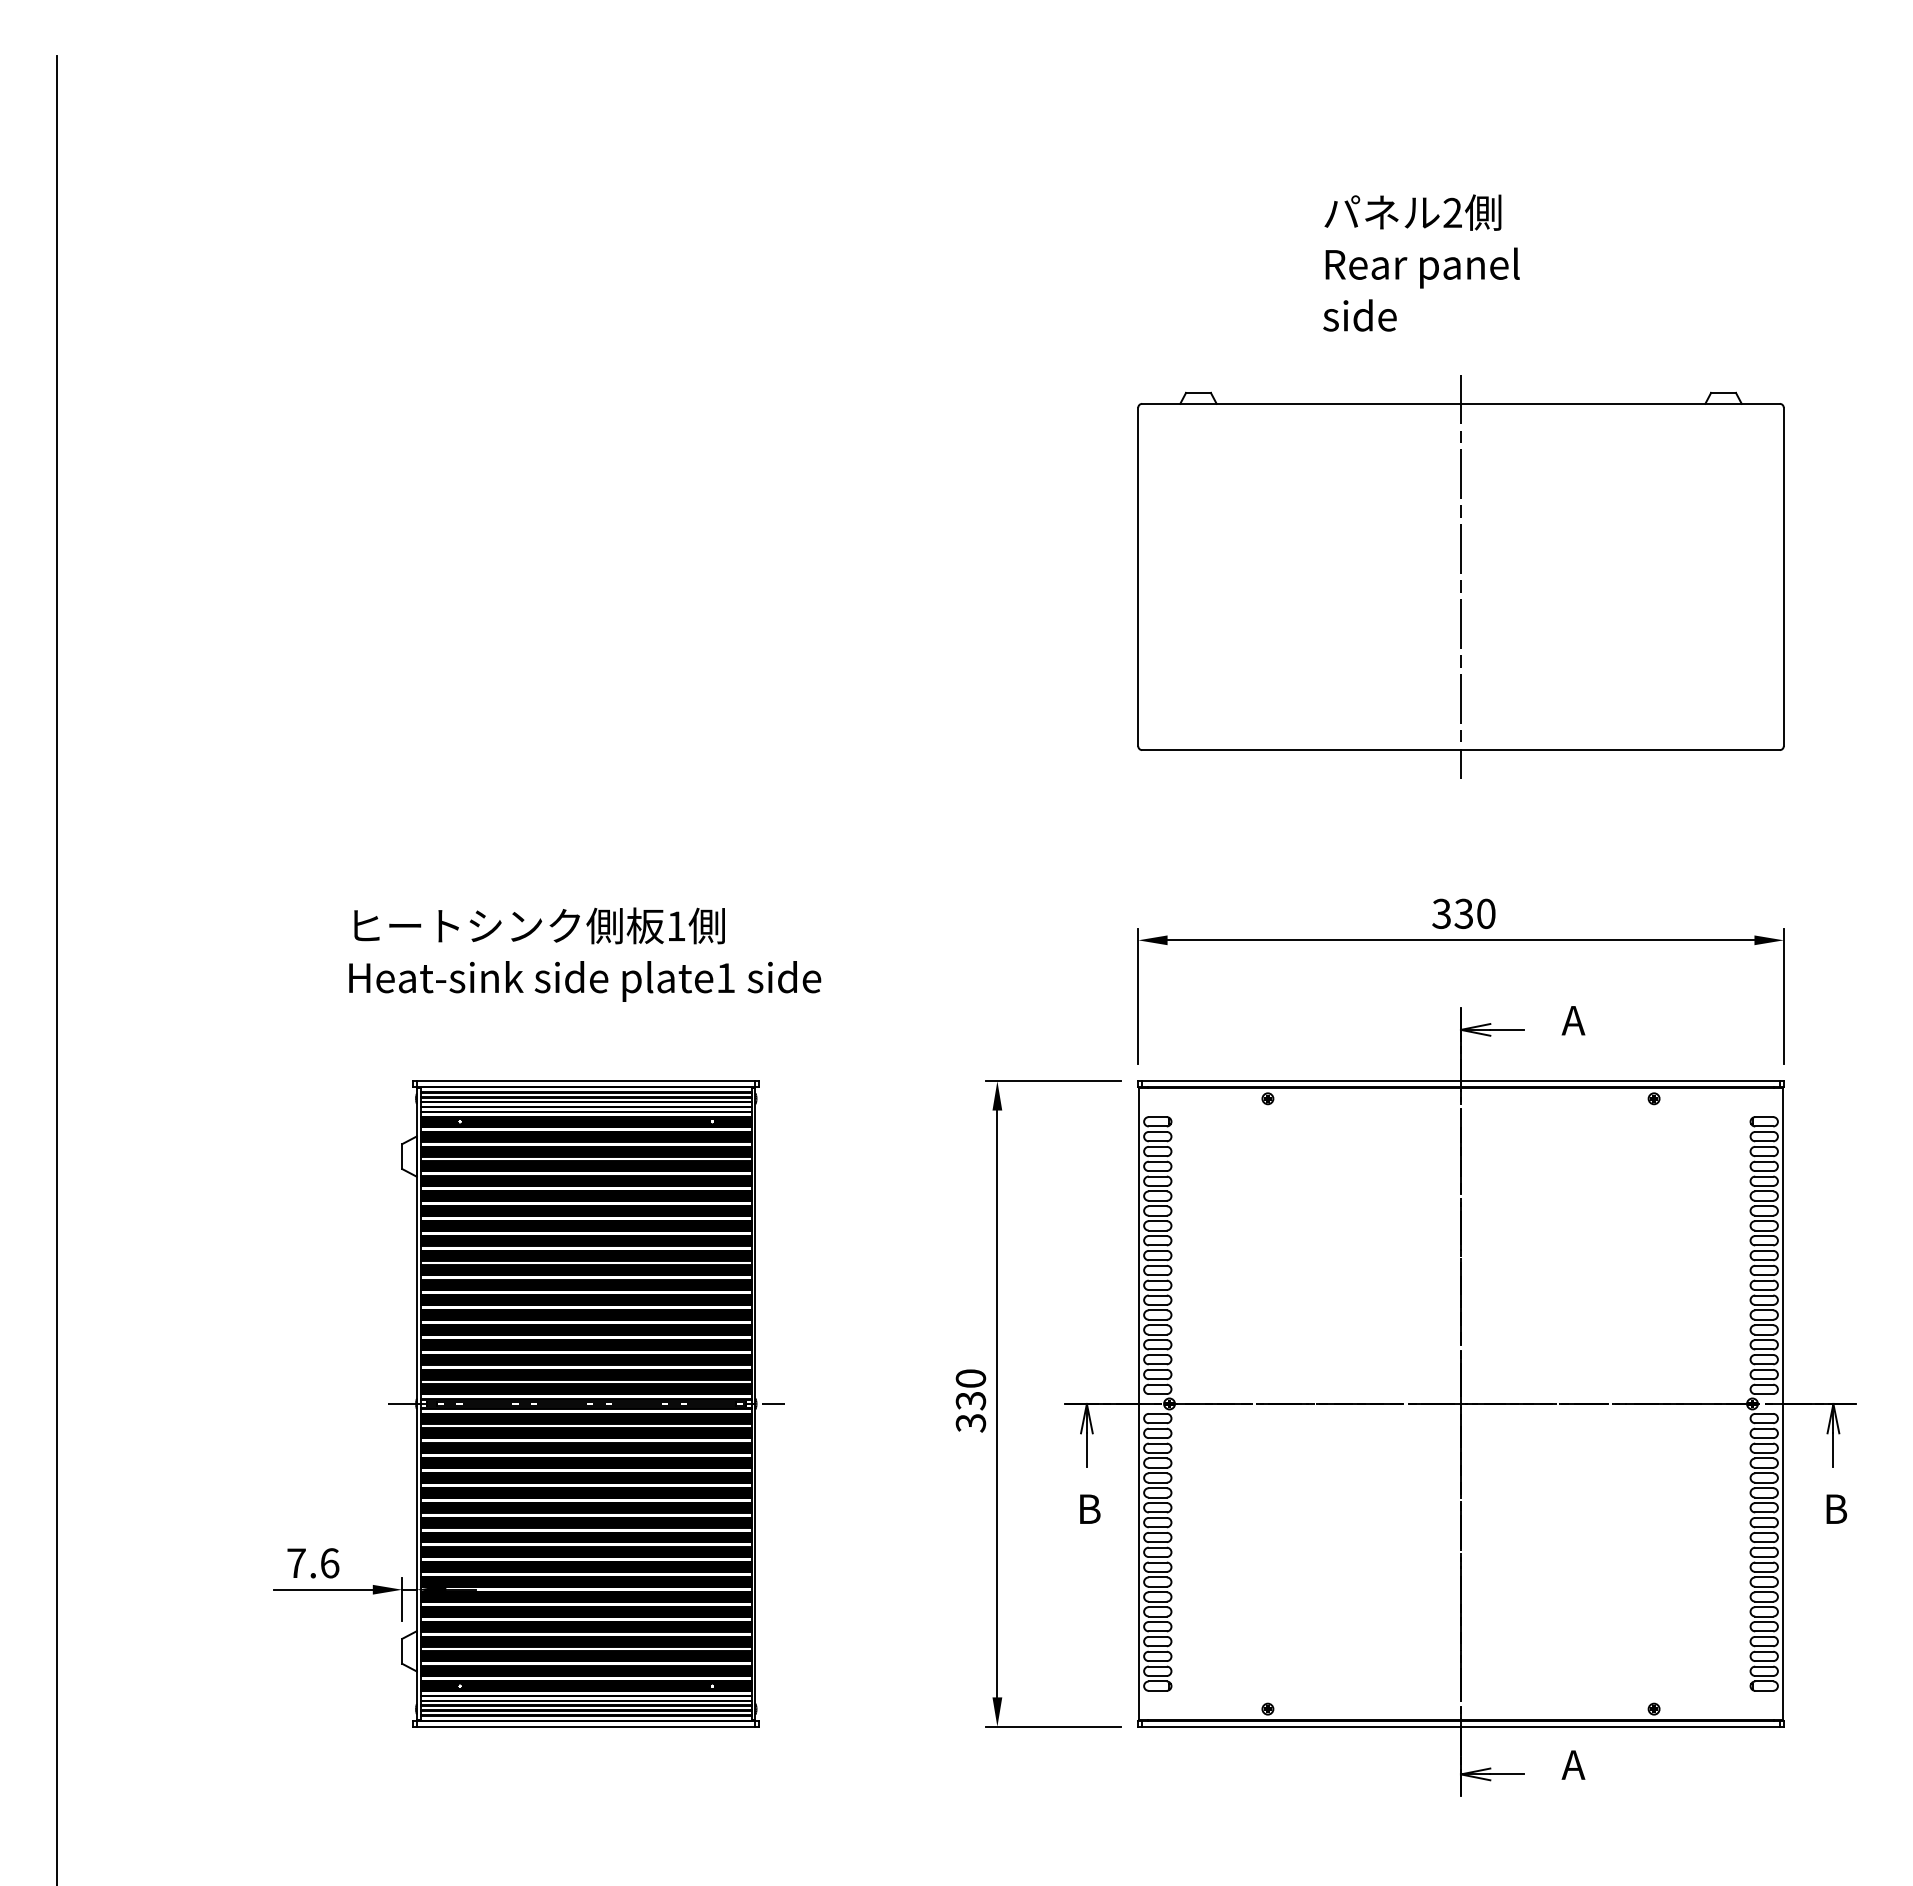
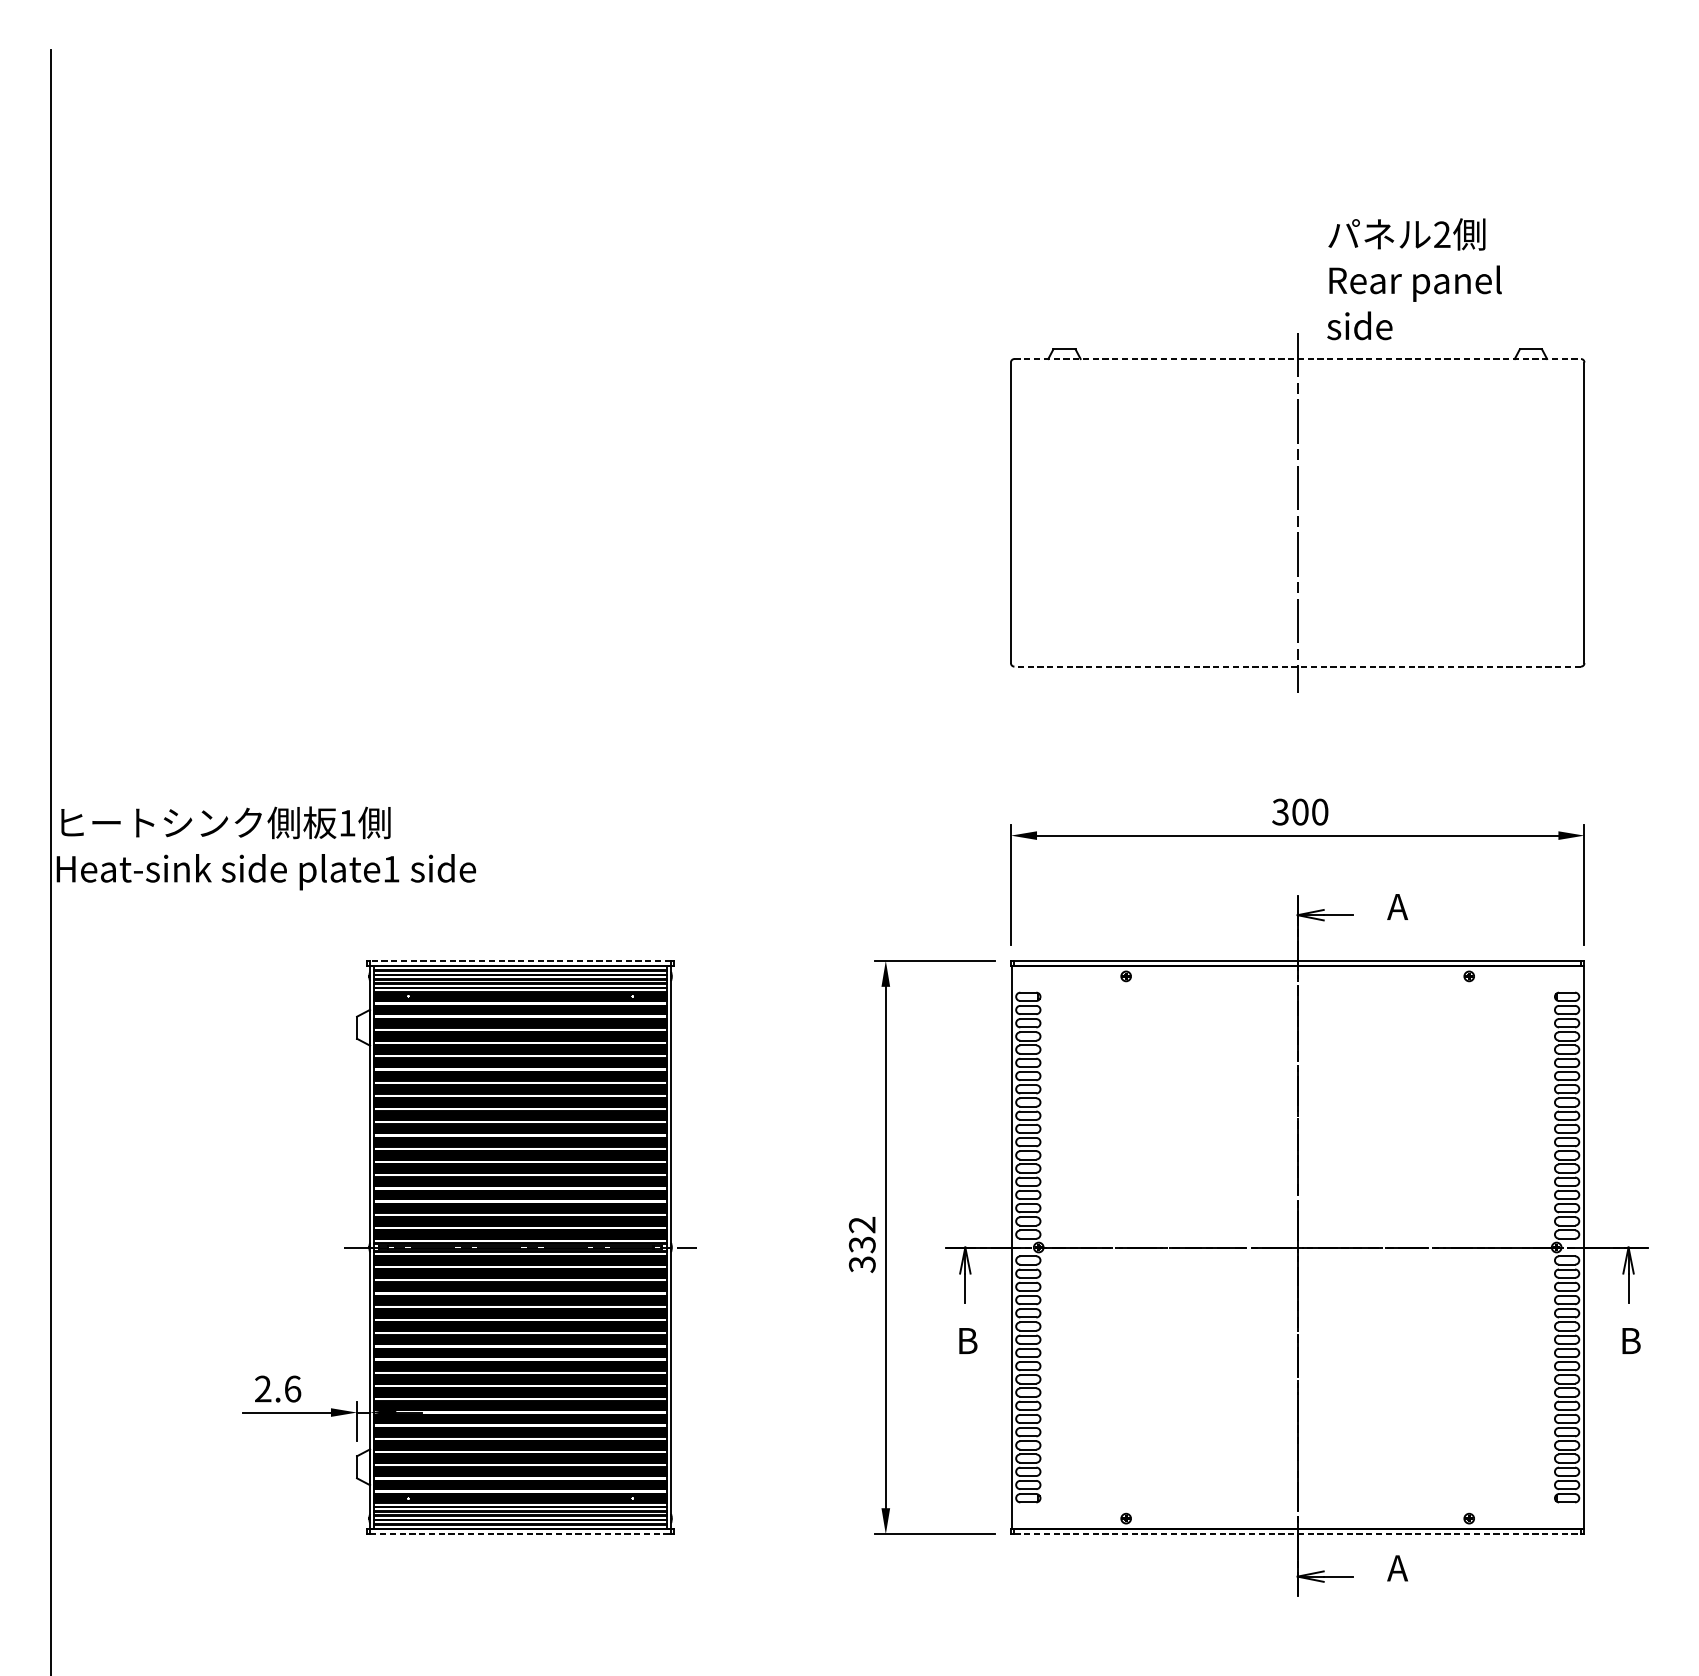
text: (1421, 262) -> (1414, 278), moved
line: (1461, 403) -> (1298, 358), solid -> dashed
line: (1461, 750) -> (1298, 666), solid -> dashed
text: (1463, 913) -> (1299, 811), 330 -> 300
text: (585, 954) -> (266, 848), moved
line: (585, 1081) -> (519, 961), solid -> dashed
text: (970, 1378) -> (861, 1224), 330 -> 332
text: (296, 1562) -> (263, 1388), 7.6 -> 2.6
line: (586, 1726) -> (520, 1534), solid -> dashed
line: (1461, 1726) -> (1298, 1534), solid -> dashed

